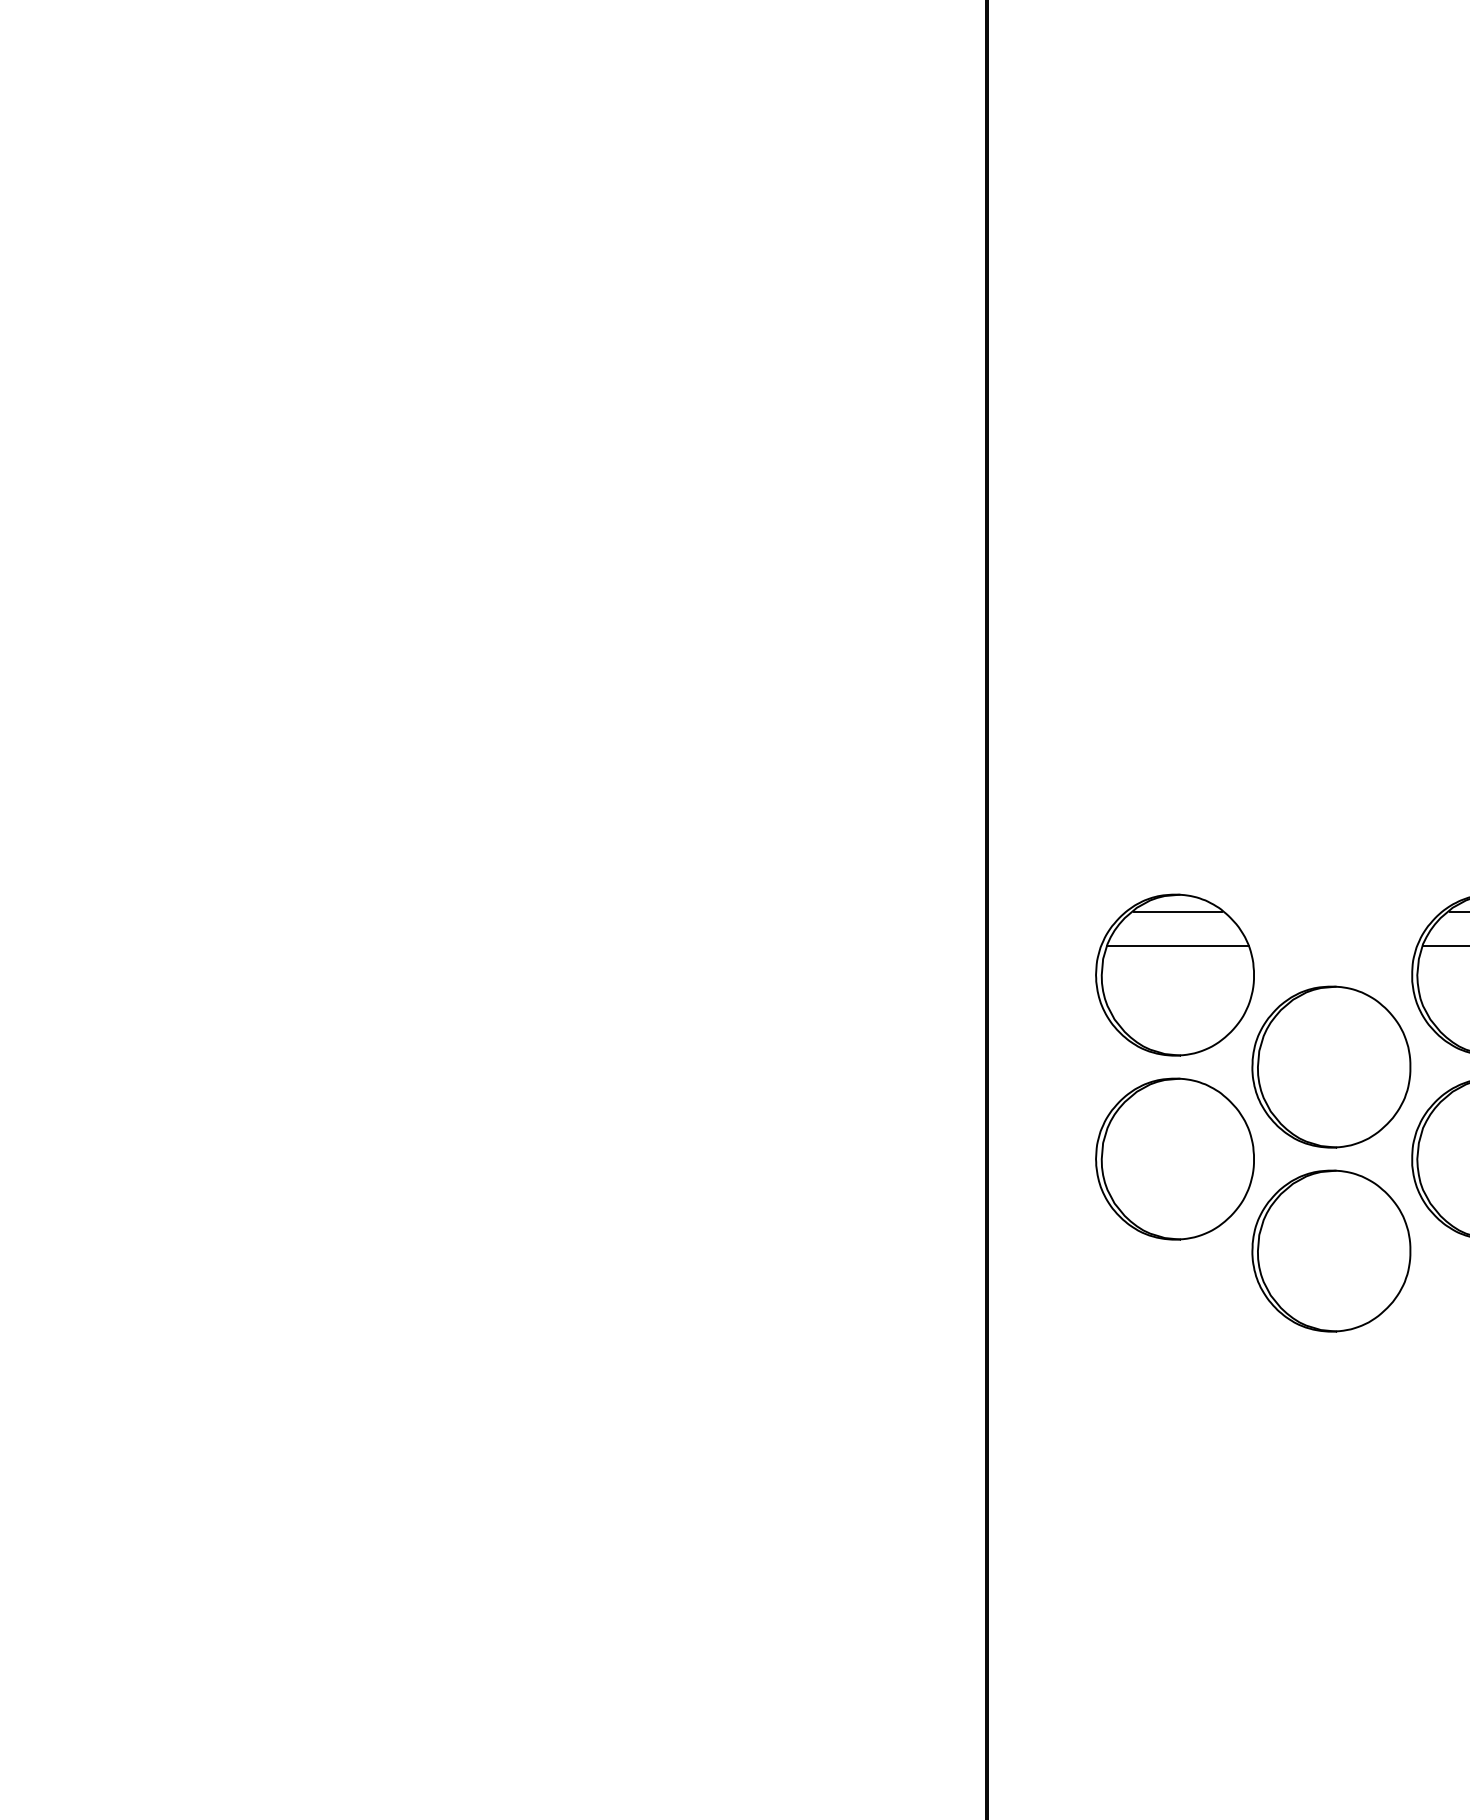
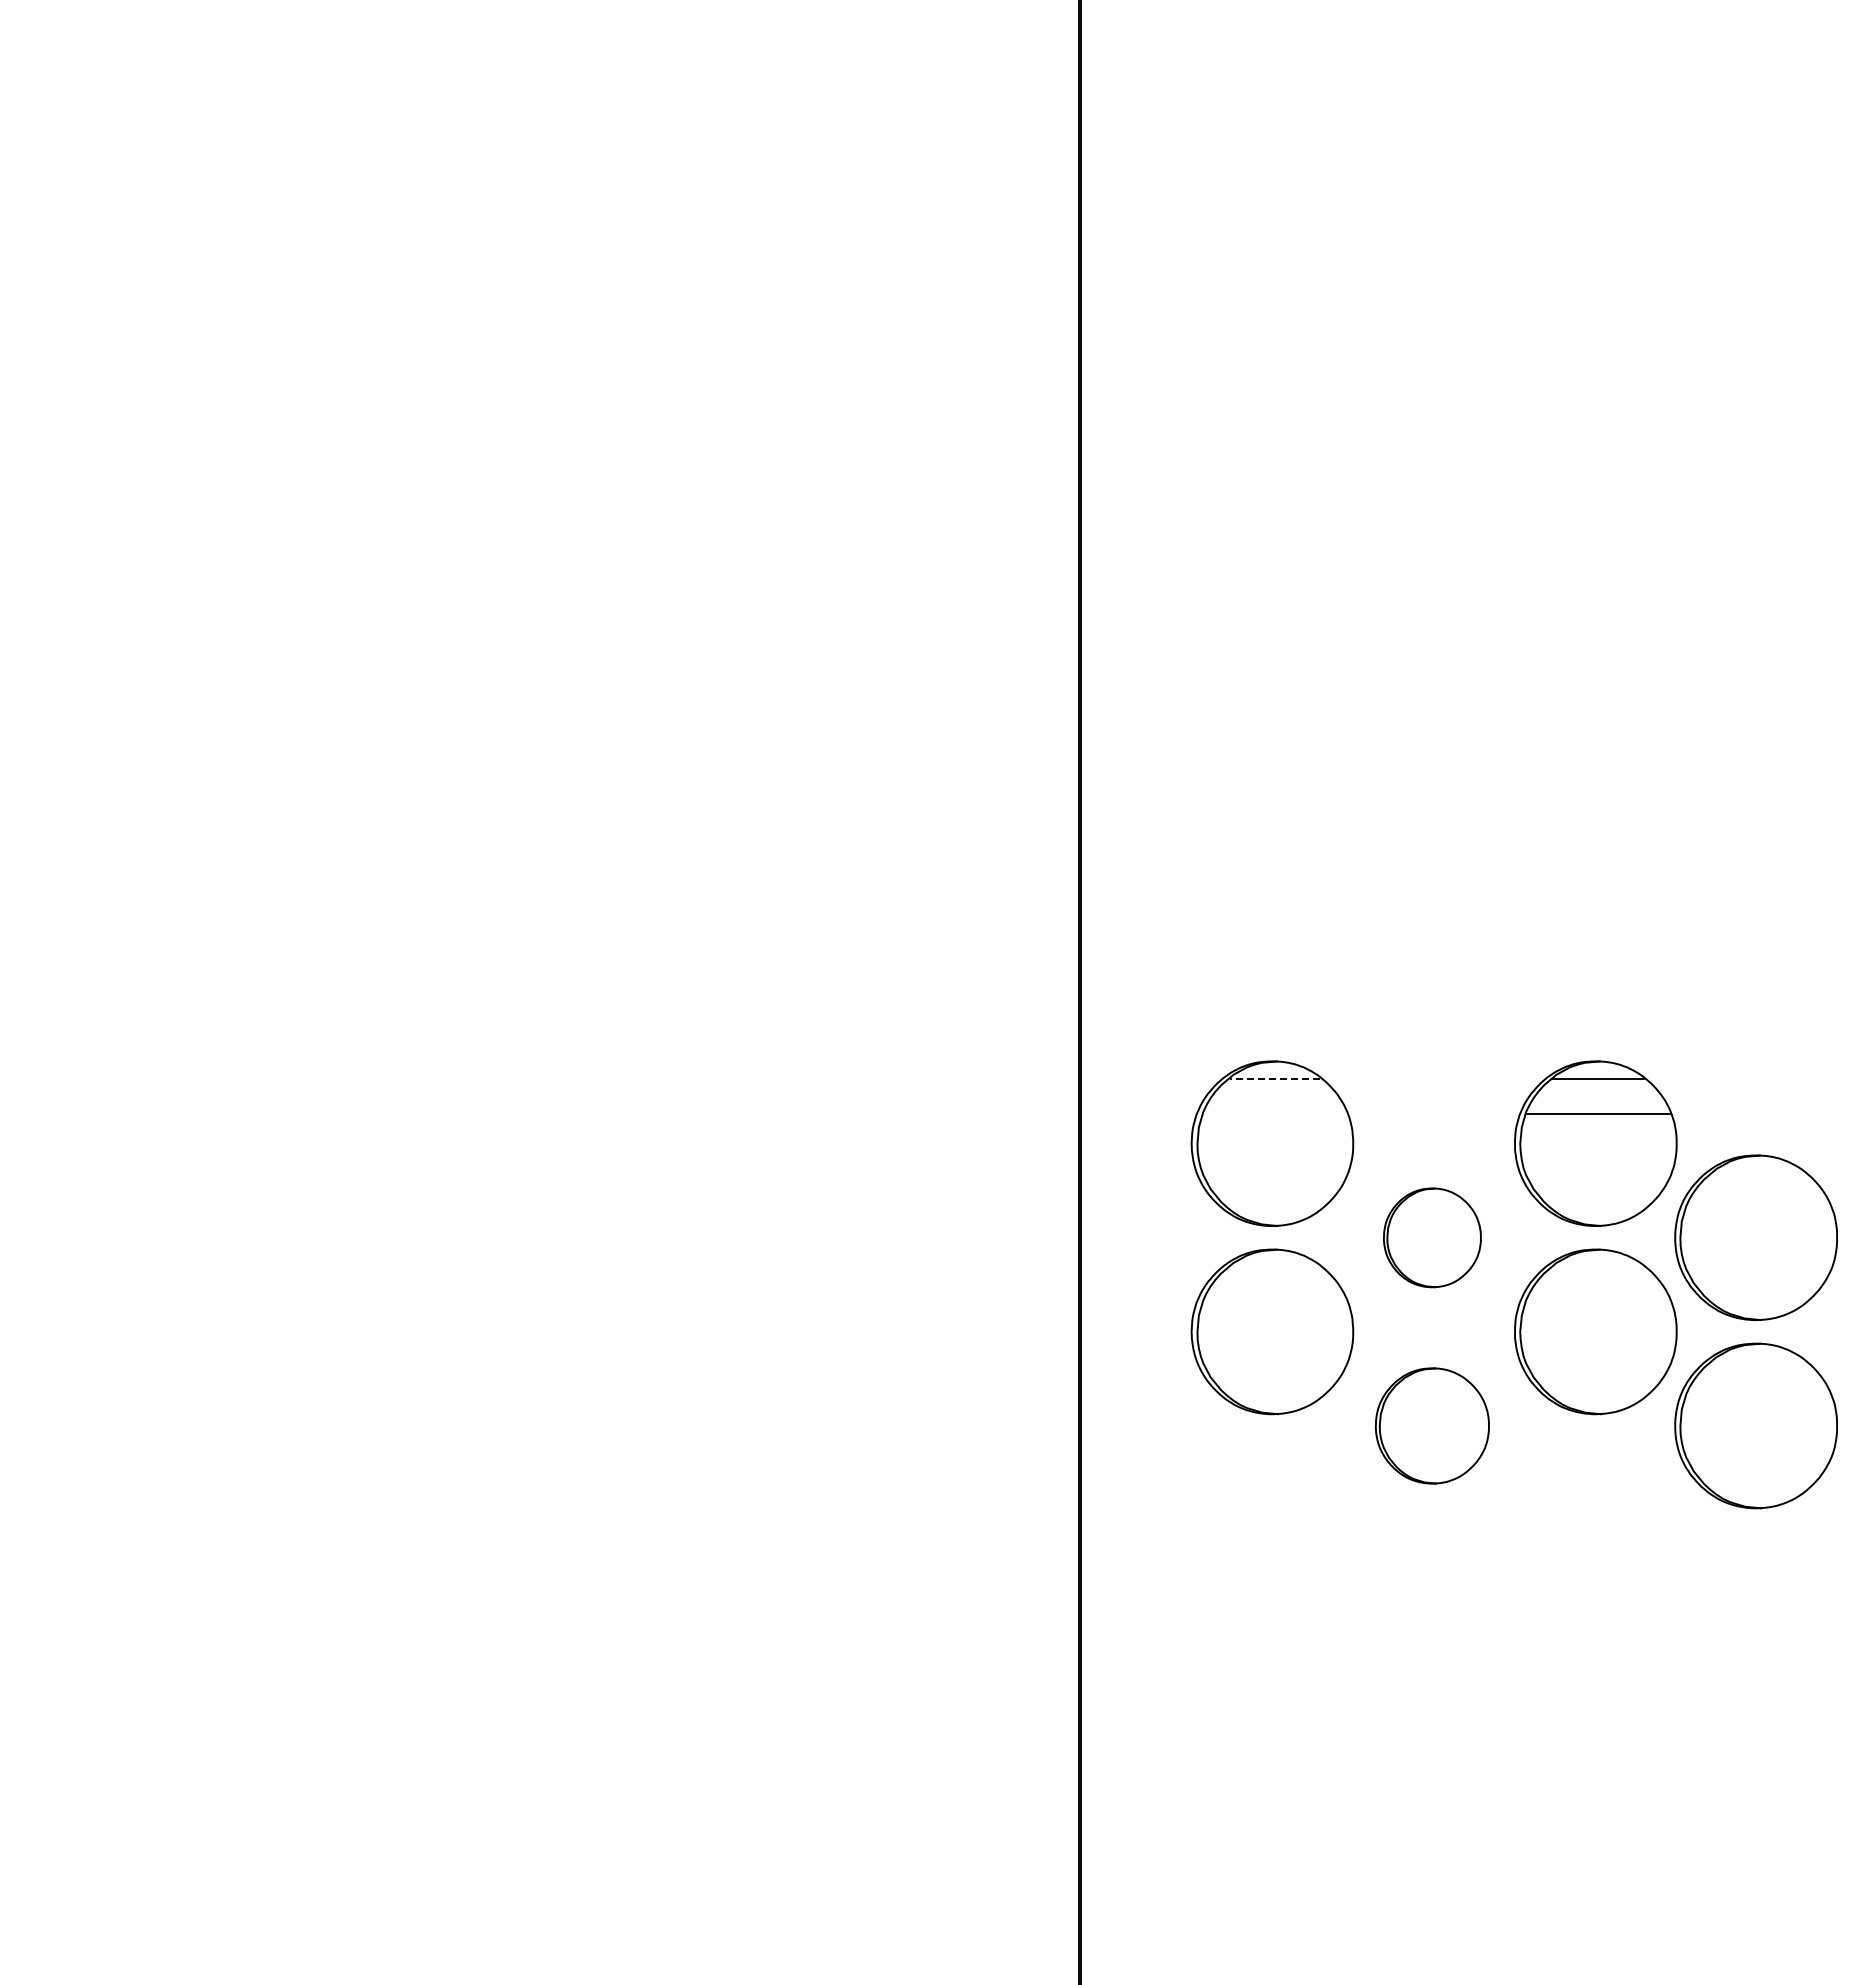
line: (1178, 912) -> (1275, 1079), solid -> dashed
line: (1177, 946) -> (1274, 1114), removed
part: (1331, 1066) -> (1432, 1237), size x0.6
part: (1331, 1250) -> (1432, 1425), size x0.7

